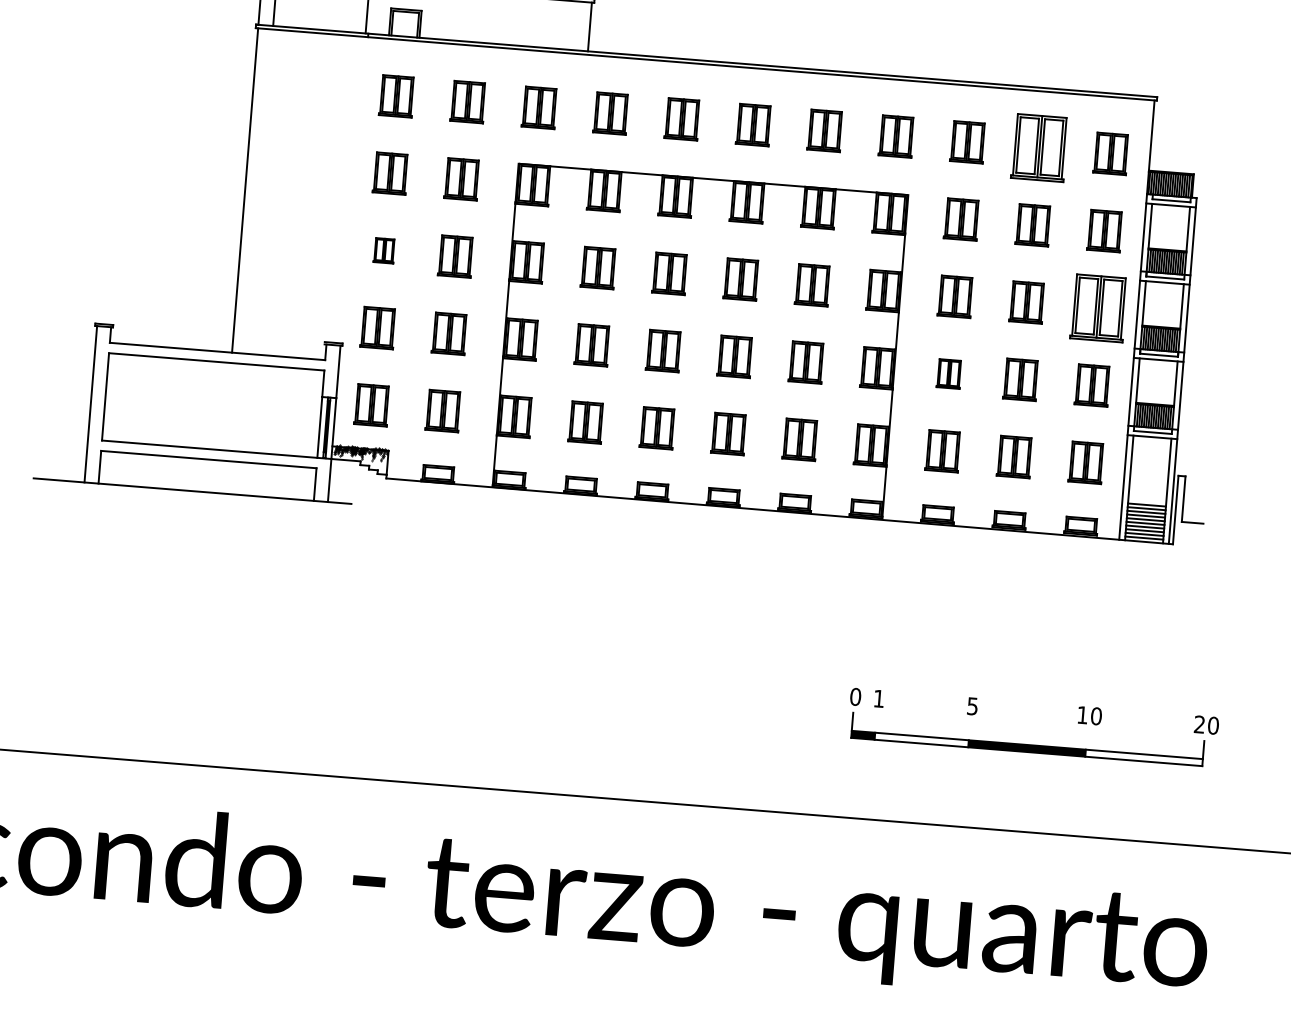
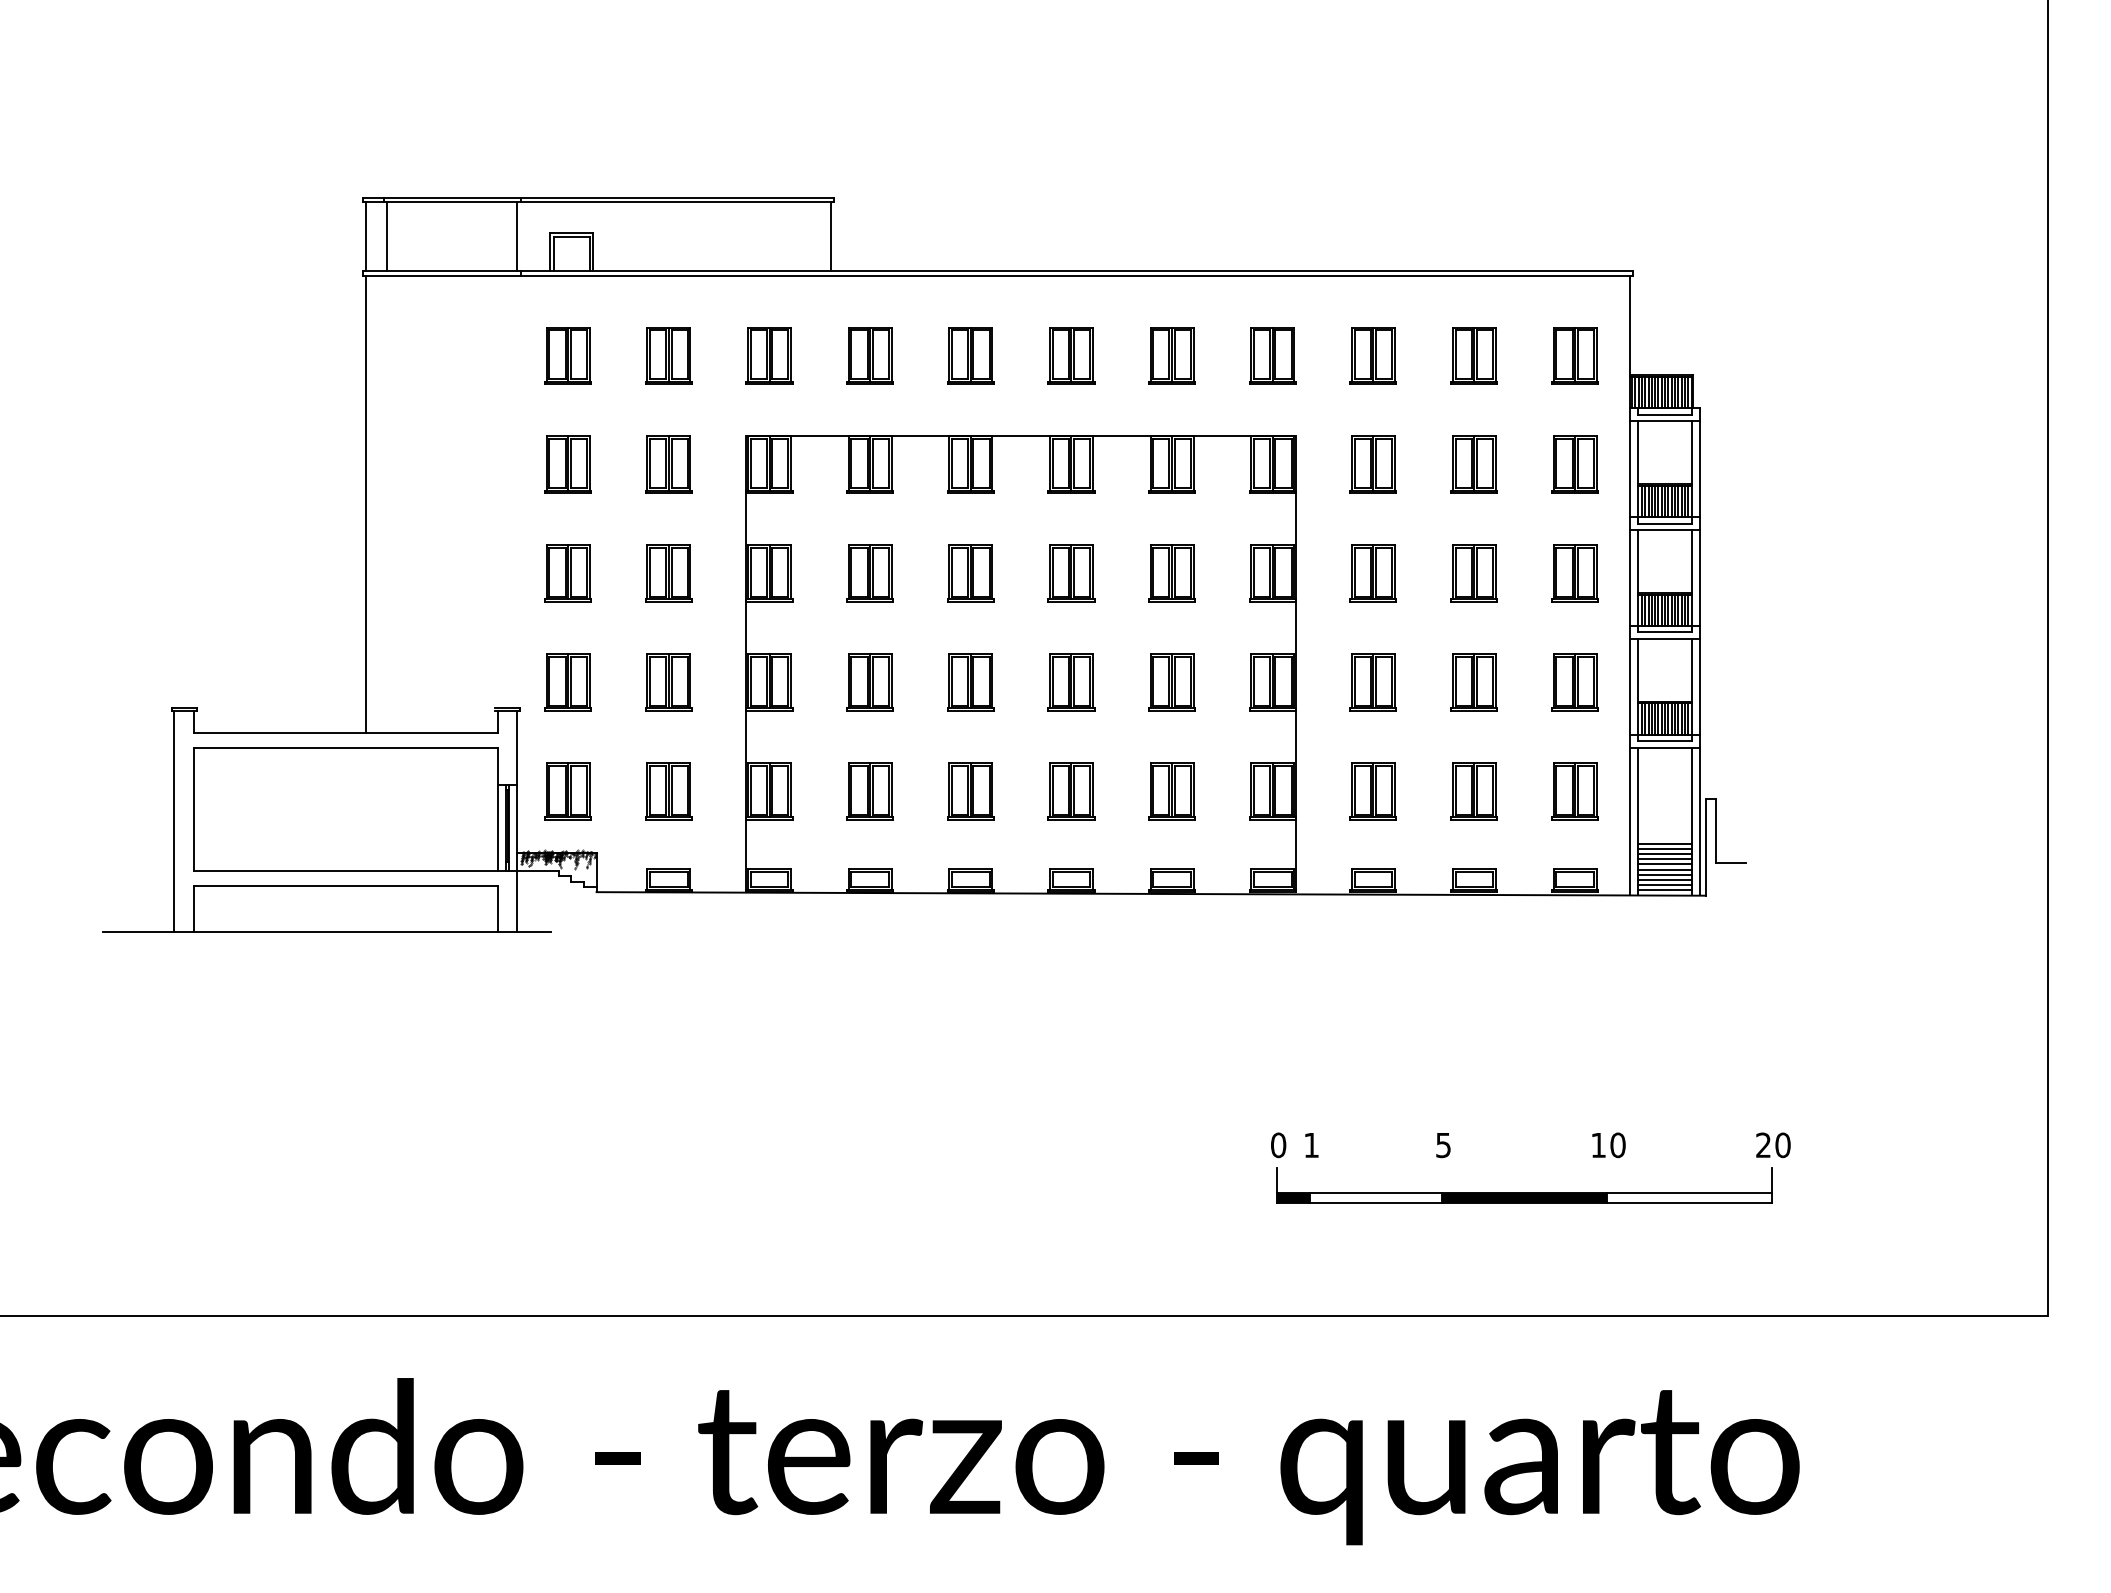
part: (1039, 147) -> (1473, 355), size x0.62
part: (383, 250) -> (567, 573), size x1.67
part: (1098, 308) -> (1574, 573), size x0.62
part: (948, 374) -> (1372, 682), size x1.43

